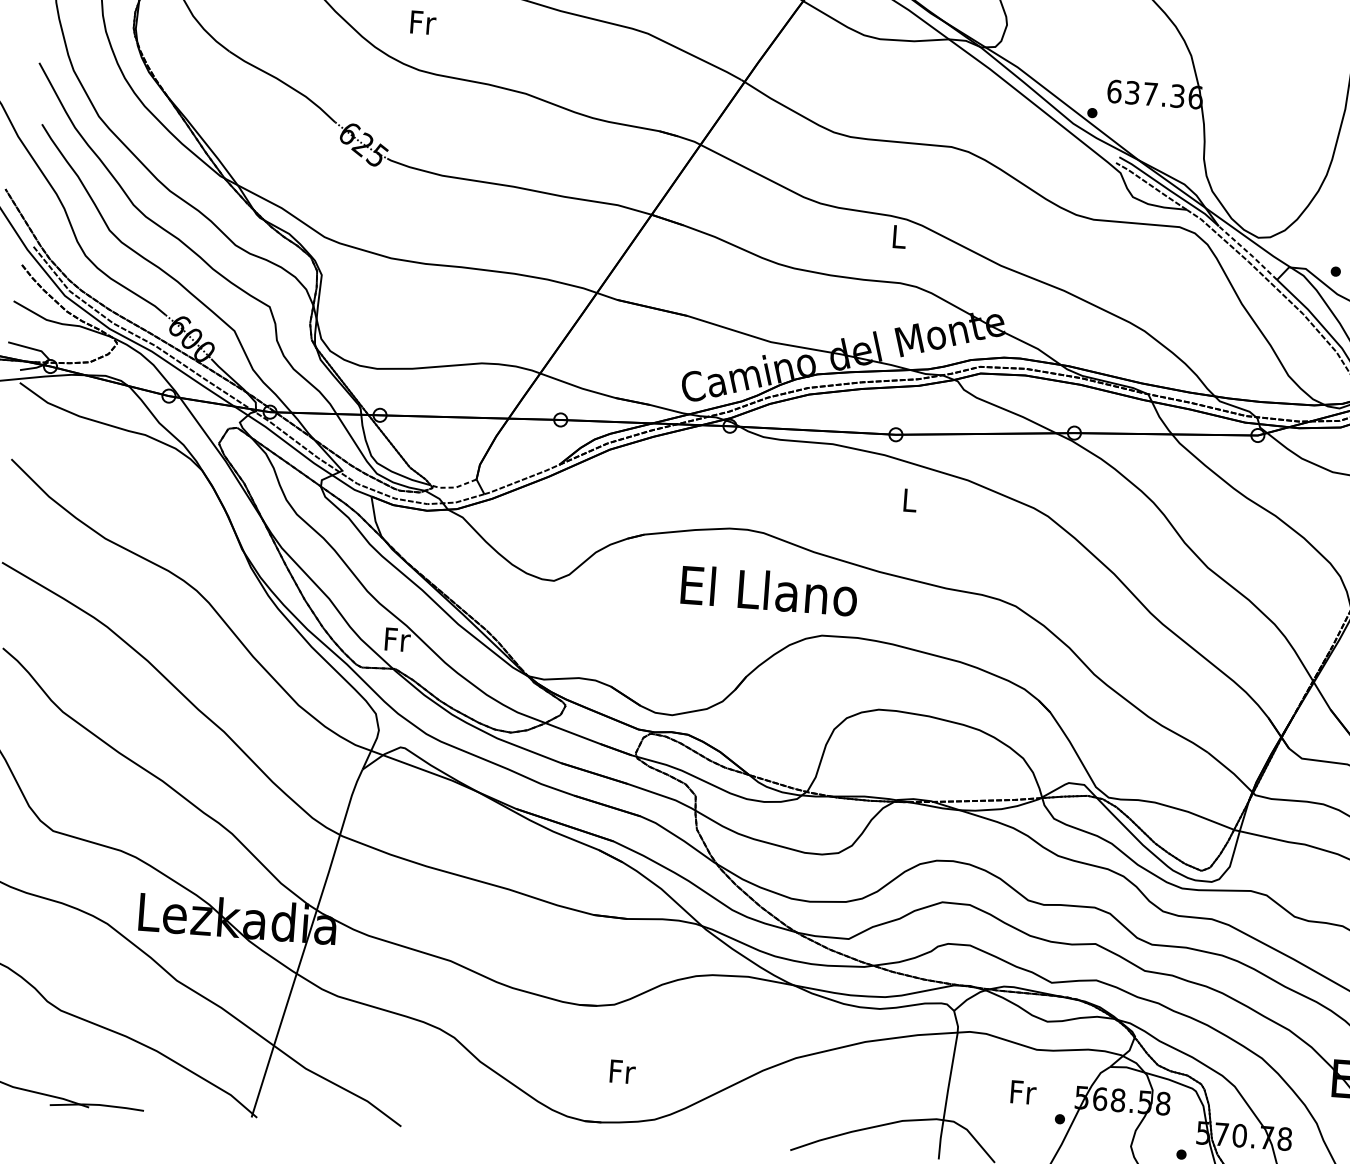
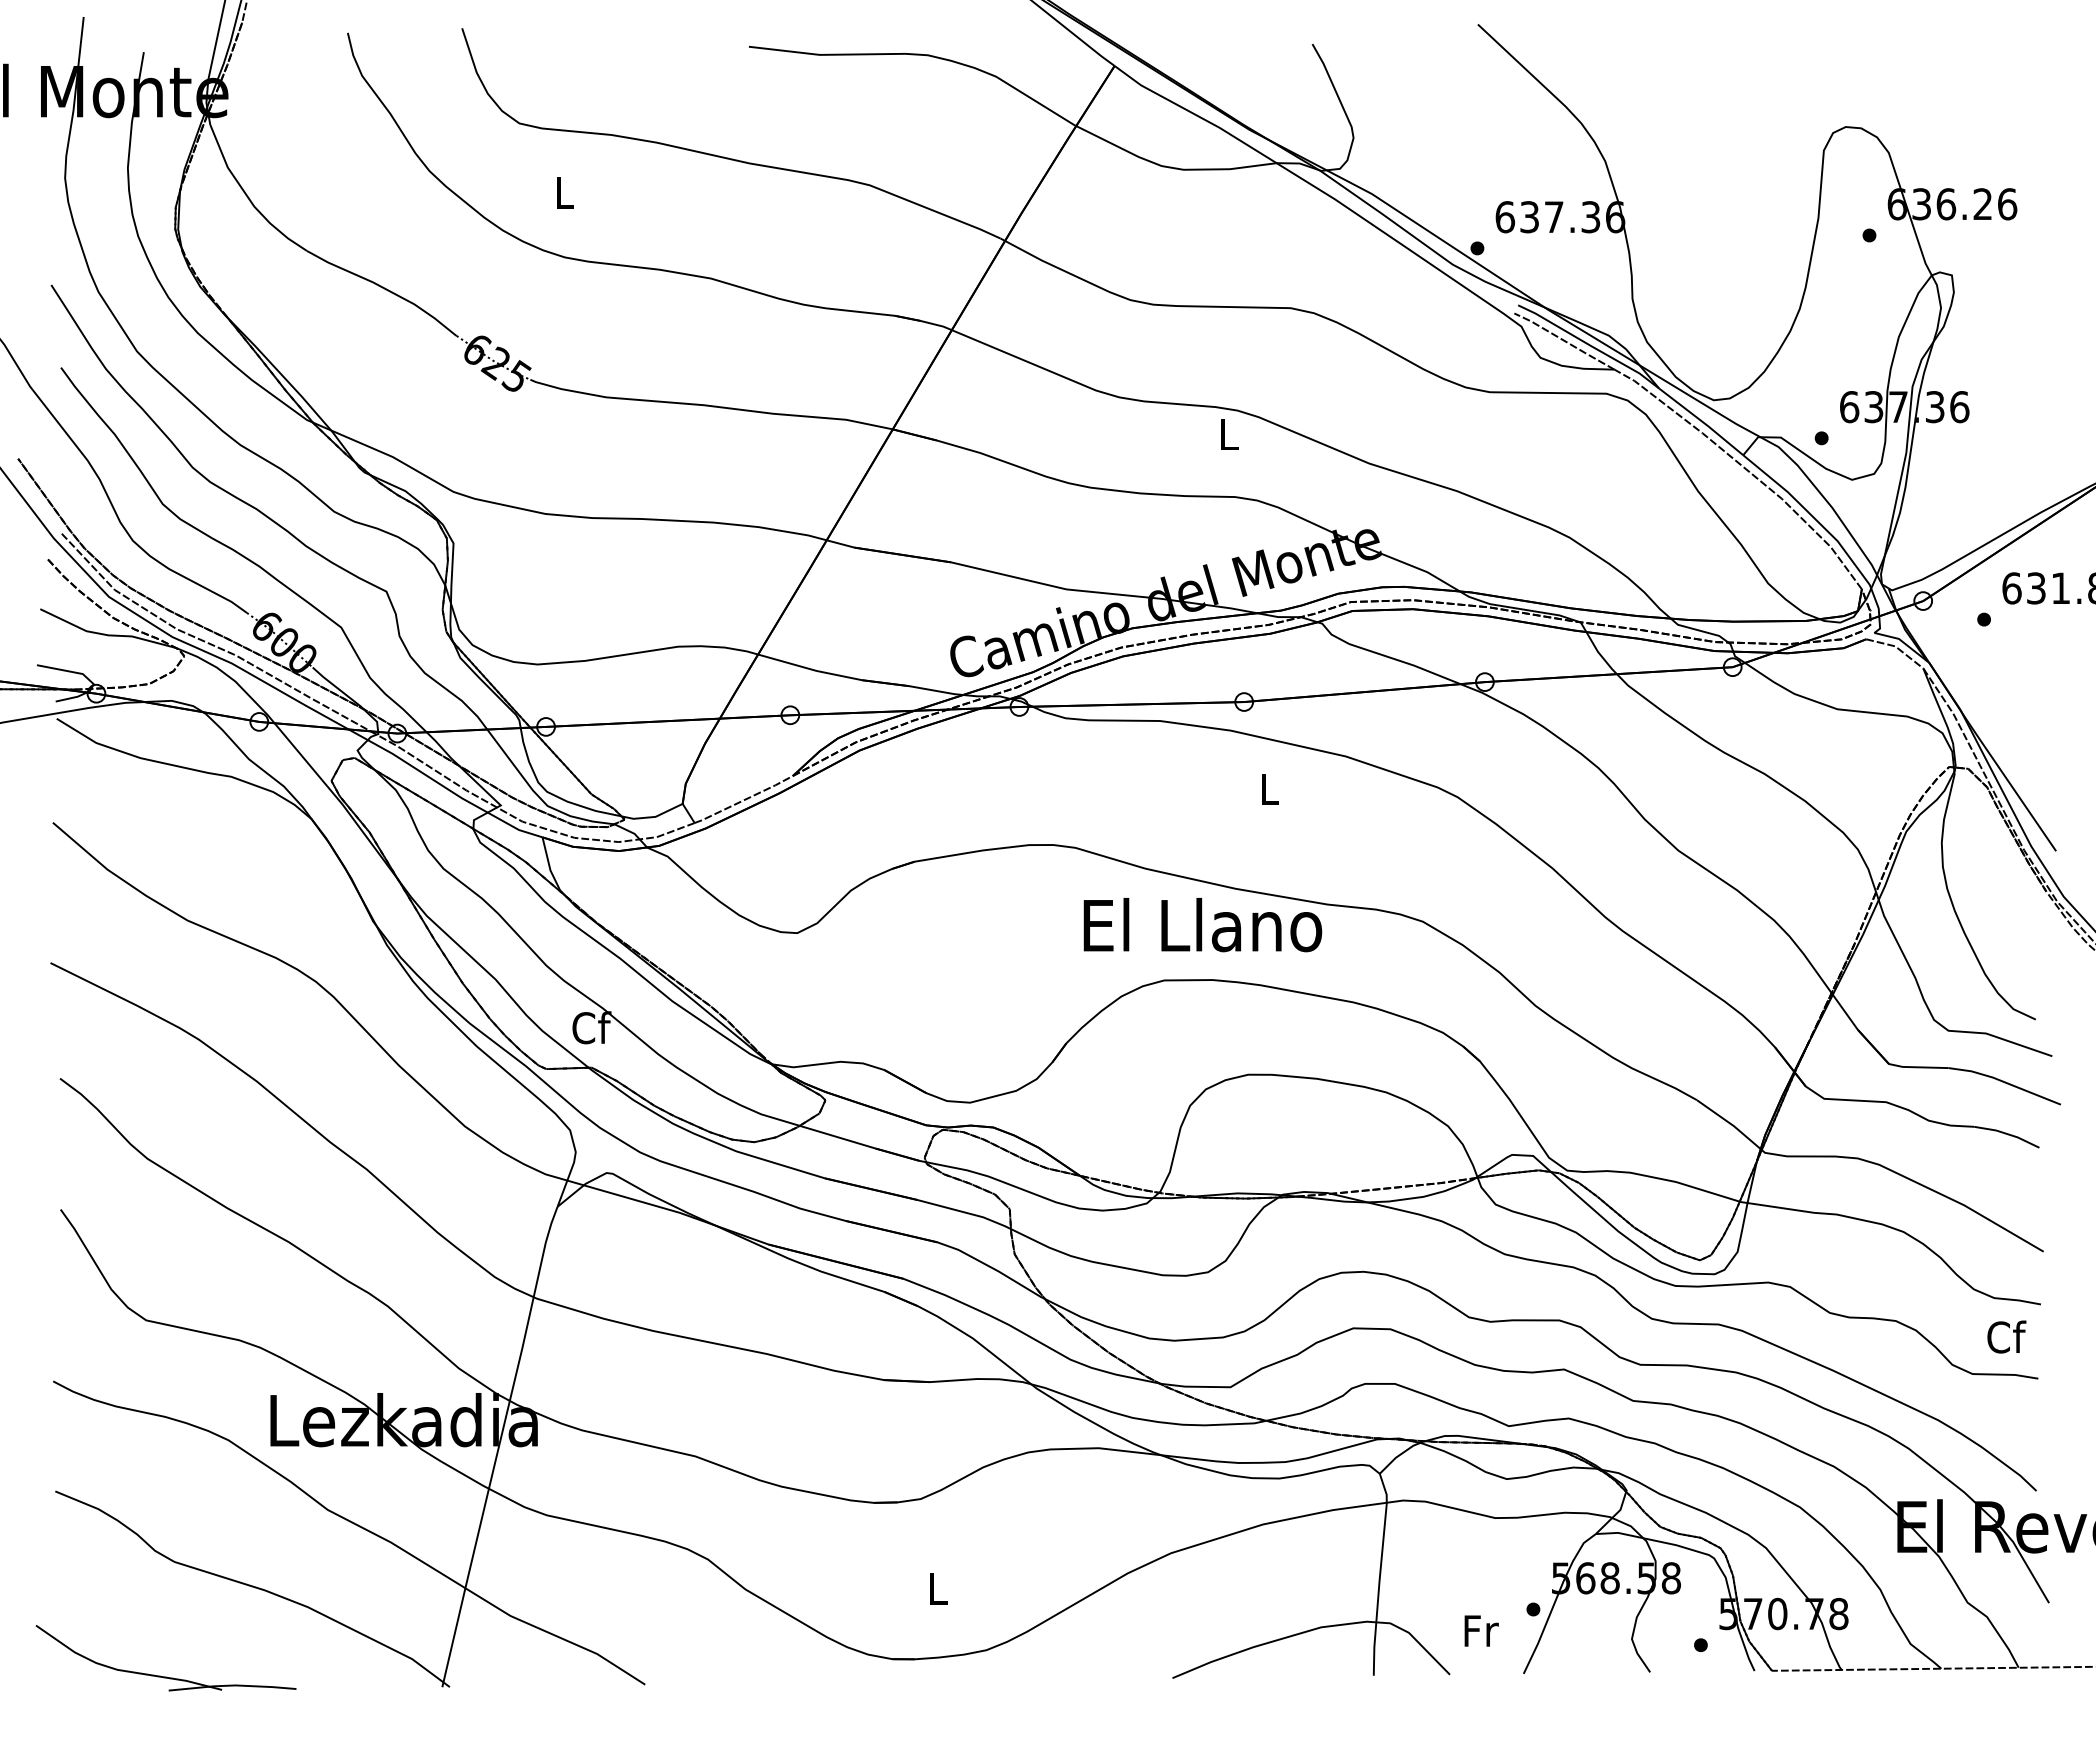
text: (423, 22) -> (565, 192), Fr -> L
line: (1248, 252) -> (1701, 421), dashed -> solid
line: (453, 487) -> (652, 817), dashed -> solid
text: (769, 591) -> (1202, 925), moved
text: (397, 639) -> (591, 1027), Fr -> Cf
text: (622, 1071) -> (938, 1588), Fr -> L
text: (1023, 1092) -> (1481, 1630), moved

